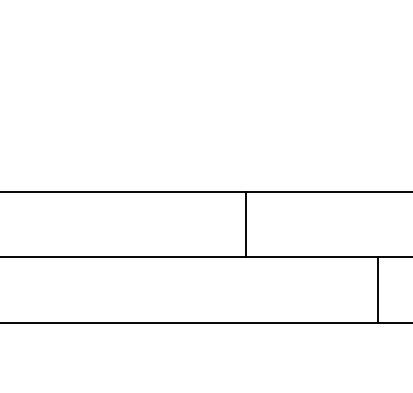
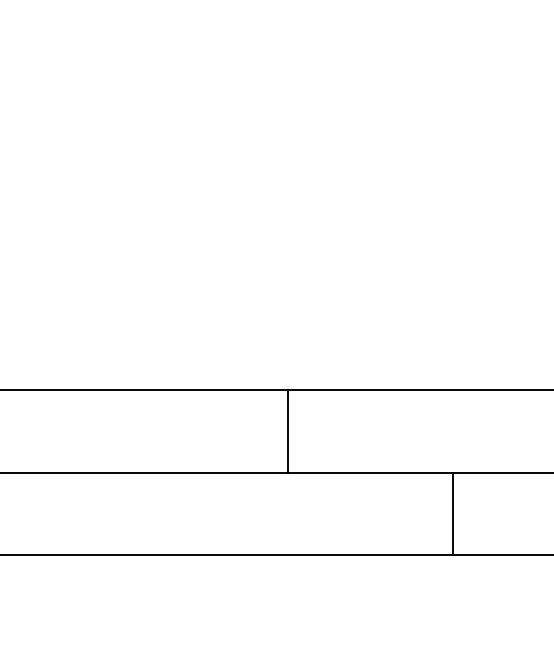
line: (246, 224) -> (288, 431), moved
line: (378, 289) -> (452, 513), moved

